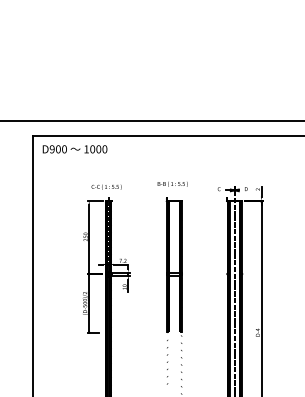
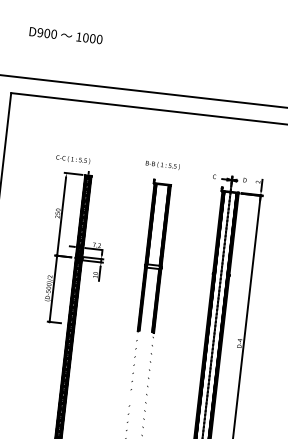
text: (74, 149) -> (65, 35), moved
text: (106, 186) -> (73, 158), moved

